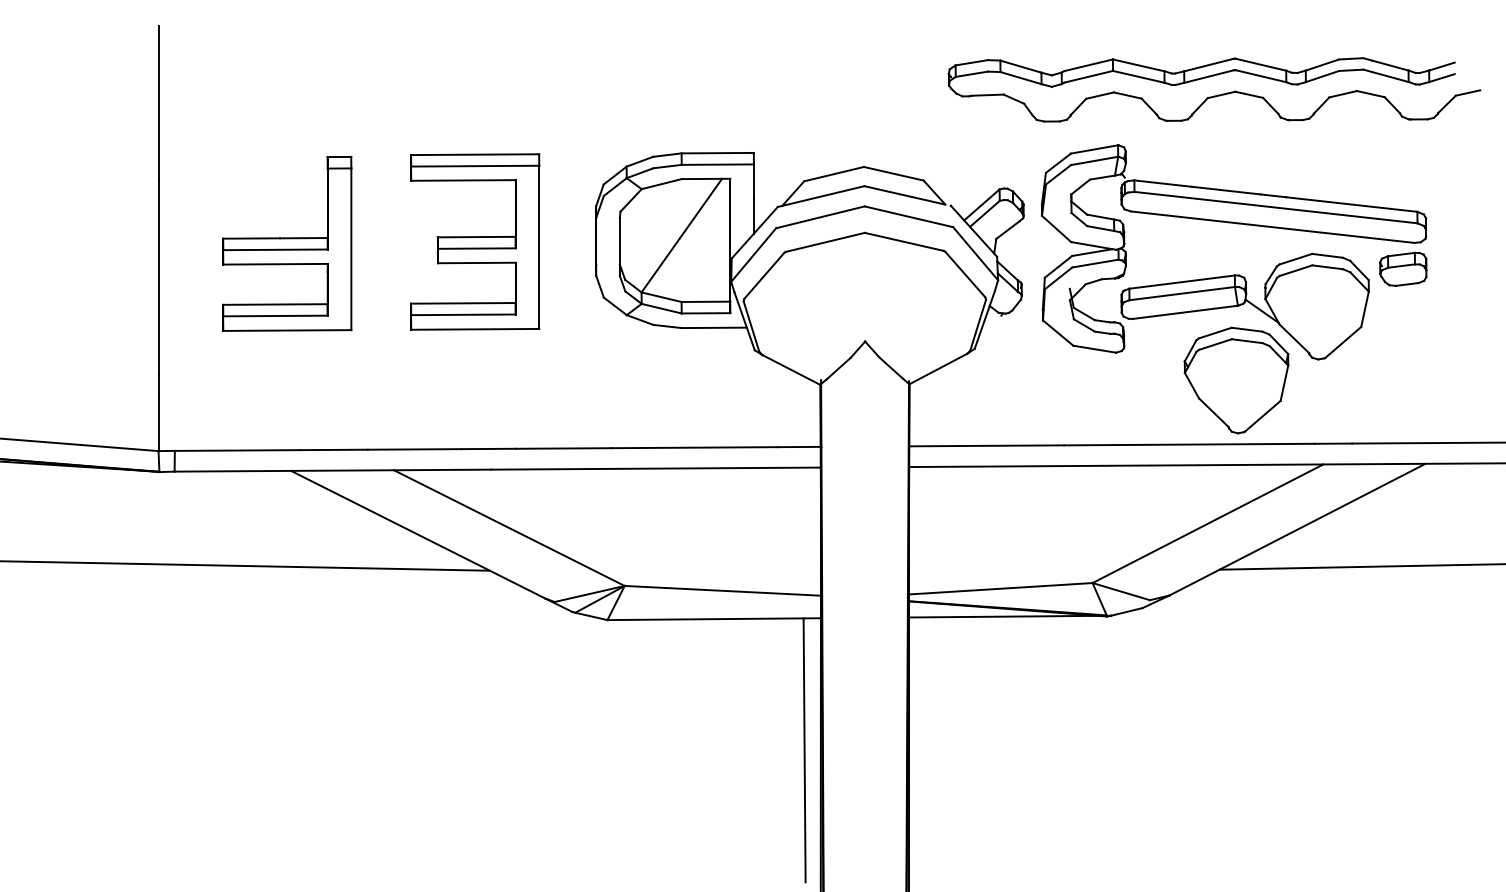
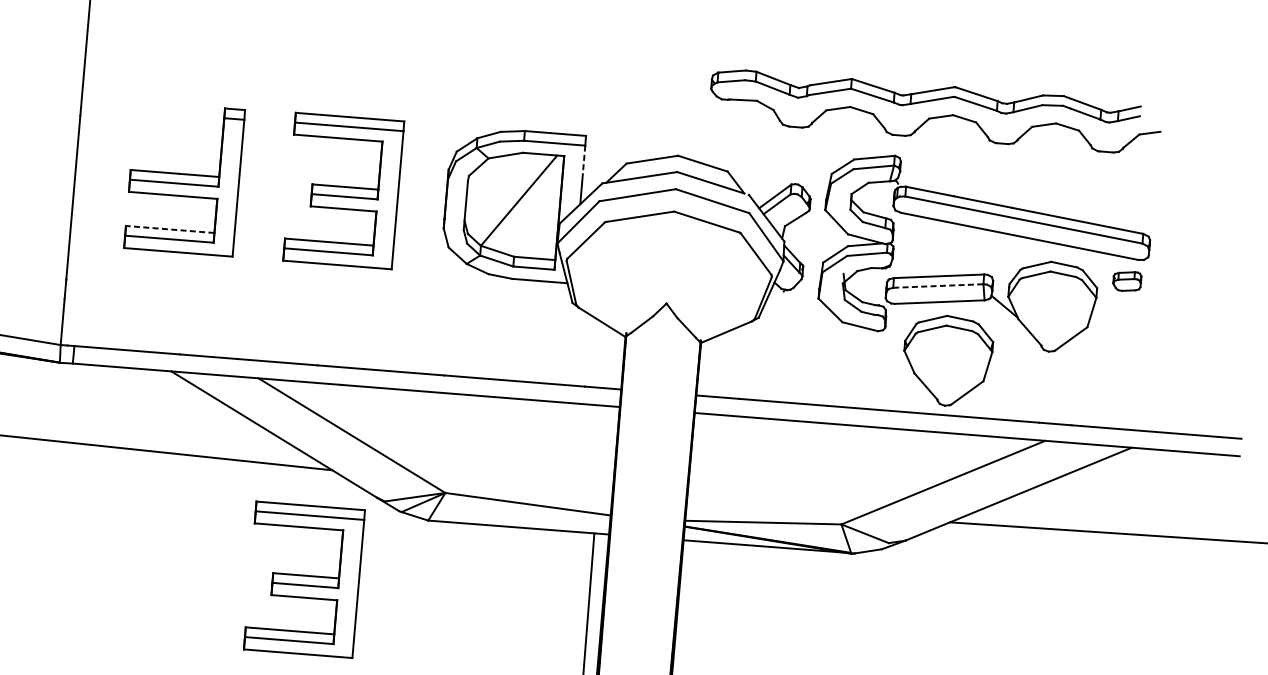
part: (1214, 89) -> (935, 111), moved
line: (753, 181) -> (583, 160), solid -> dashed
part: (1403, 268) -> (1127, 280), size x0.7
line: (1182, 293) -> (938, 285), solid -> dashed
line: (274, 304) -> (169, 229), solid -> dashed
part: (1236, 380) -> (947, 360), moved
part: (468, 701) -> (304, 579), added

